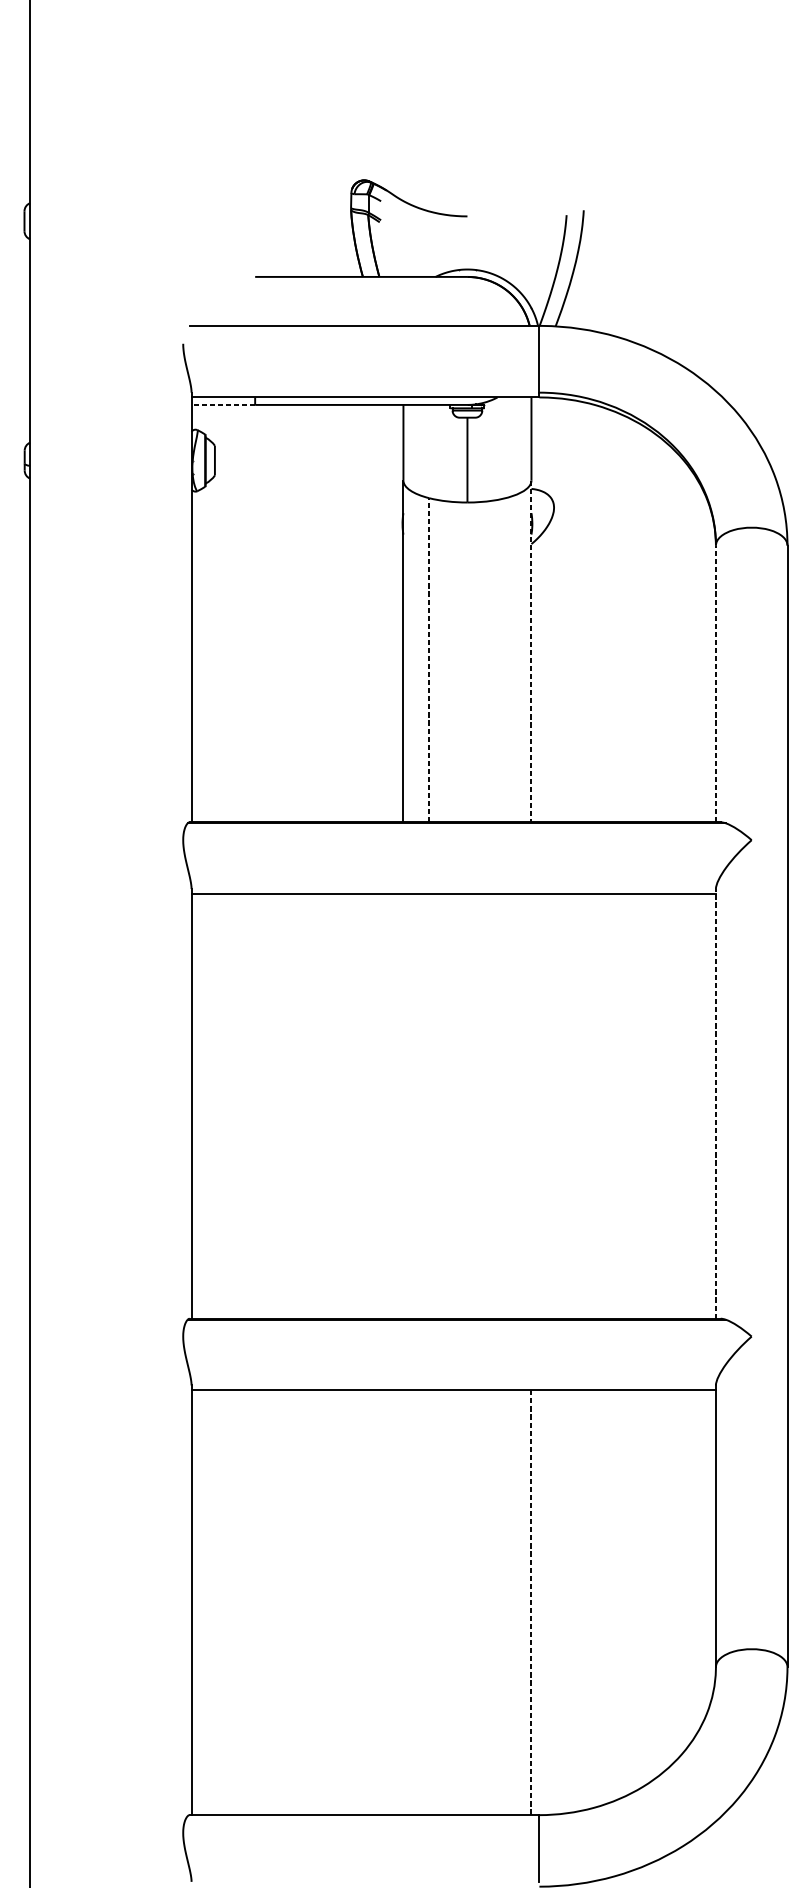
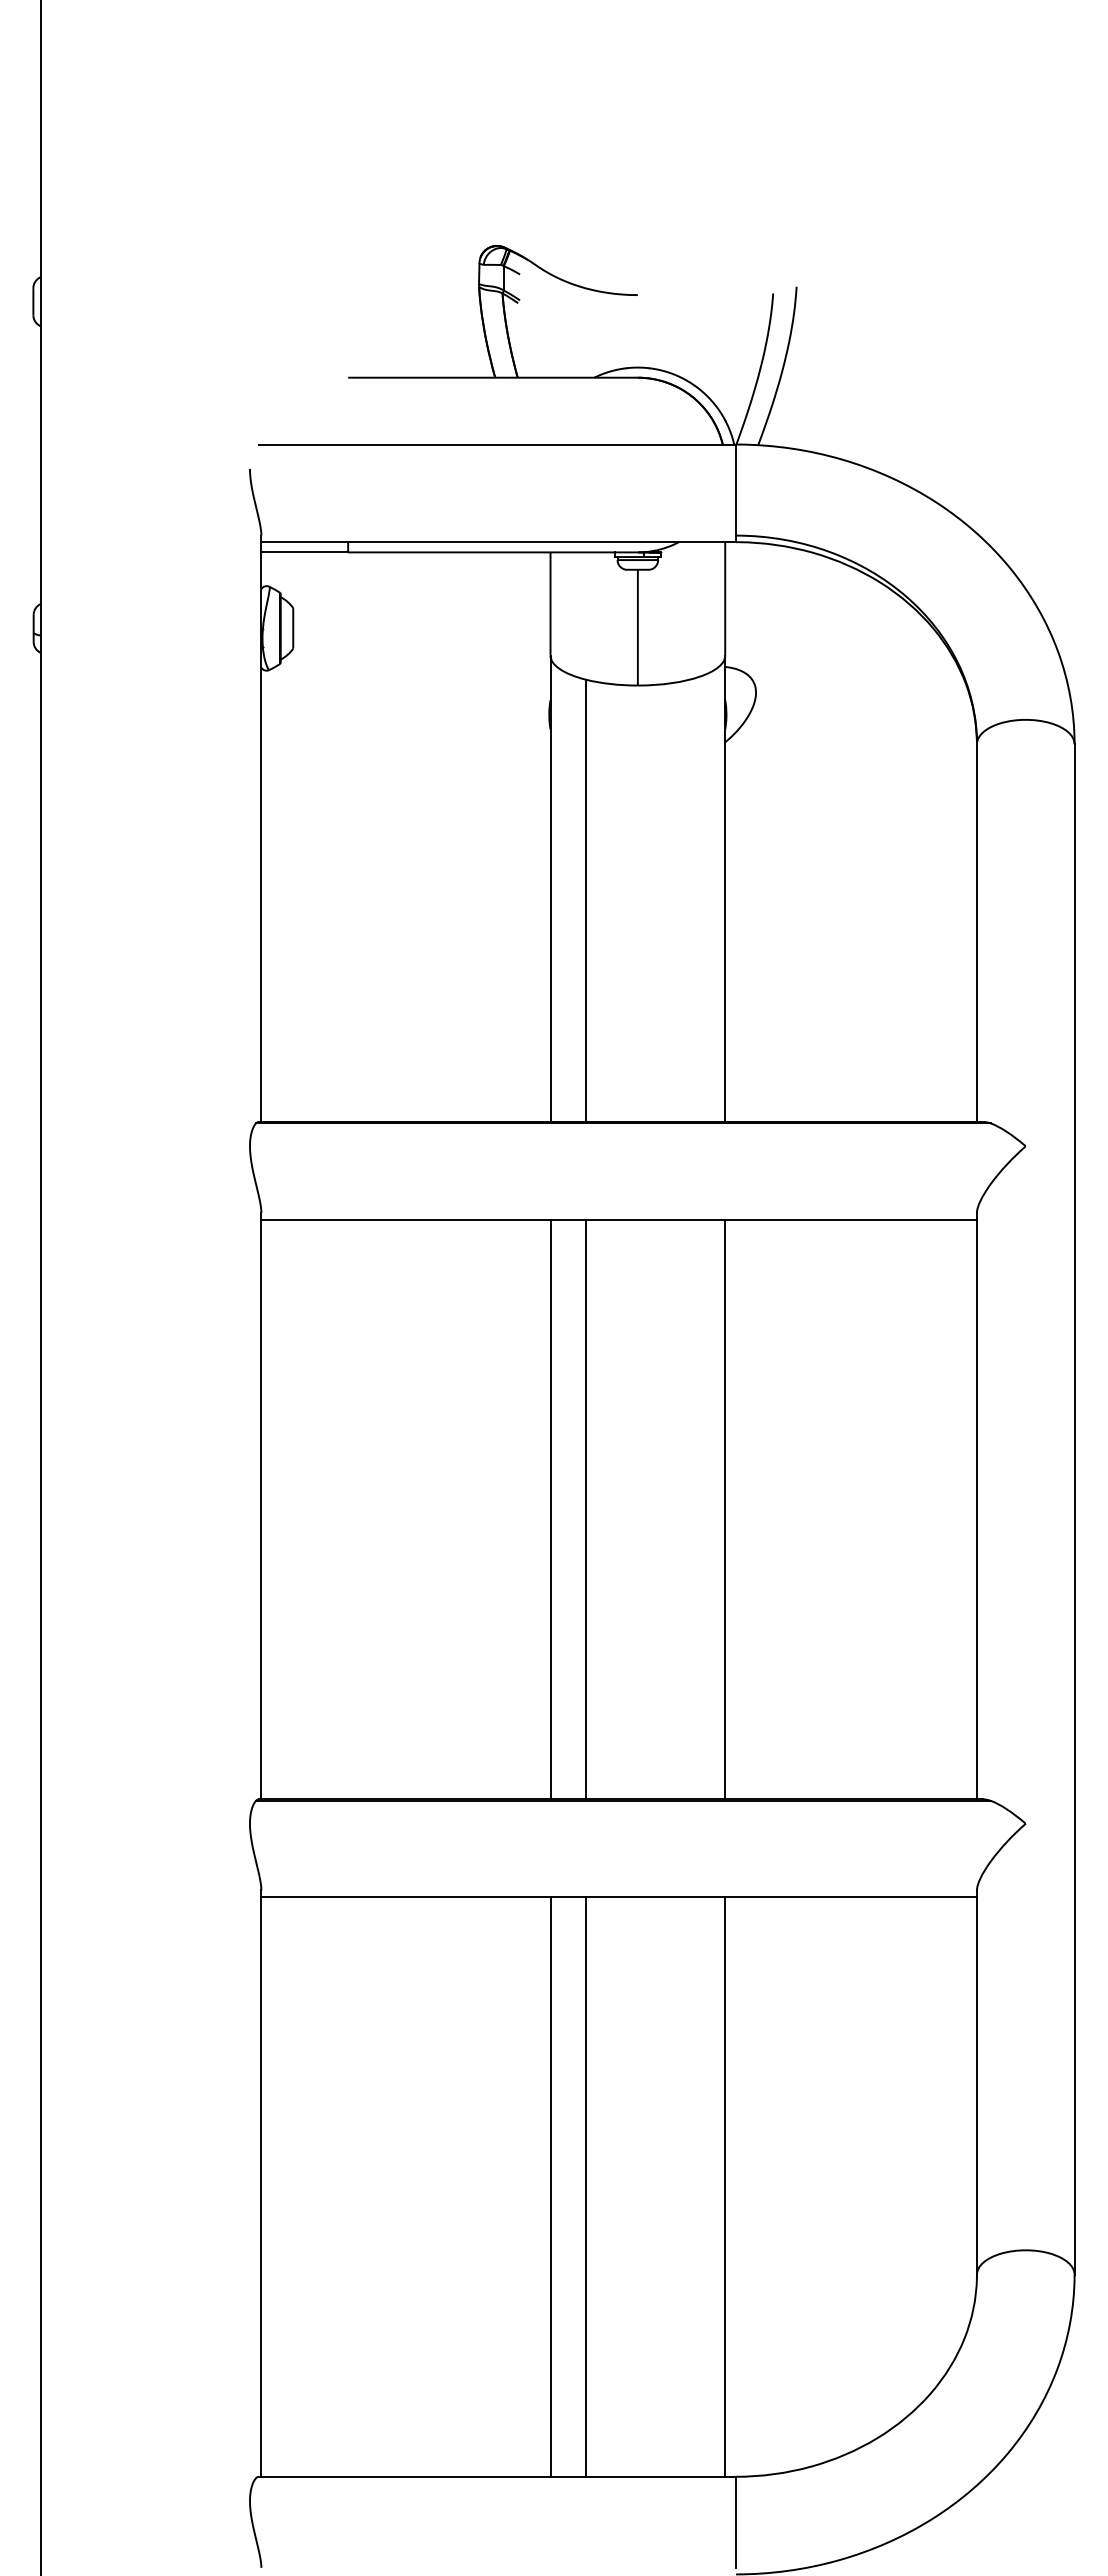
line: (223, 405) -> (304, 552), dashed -> solid
line: (531, 651) -> (725, 889), dashed -> solid
line: (429, 660) -> (585, 900), dashed -> solid
line: (715, 684) -> (976, 933), dashed -> solid
line: (715, 1103) -> (976, 1505), dashed -> solid
line: (403, 1106) -> (550, 1509), added
line: (429, 1106) -> (585, 1509), added
line: (531, 1106) -> (725, 1509), added
line: (403, 1602) -> (550, 2186), added
line: (429, 1602) -> (585, 2186), added
line: (531, 1602) -> (725, 2186), dashed -> solid

